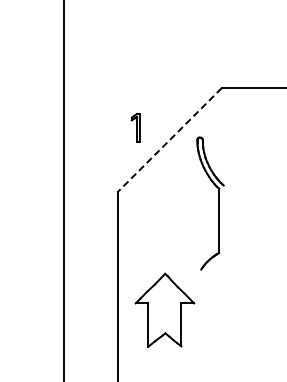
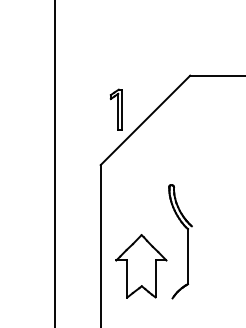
part: (135, 127) -> (116, 109), size x1.67
line: (169, 140) -> (145, 120), dashed -> solid
part: (218, 203) -> (187, 241), moved

